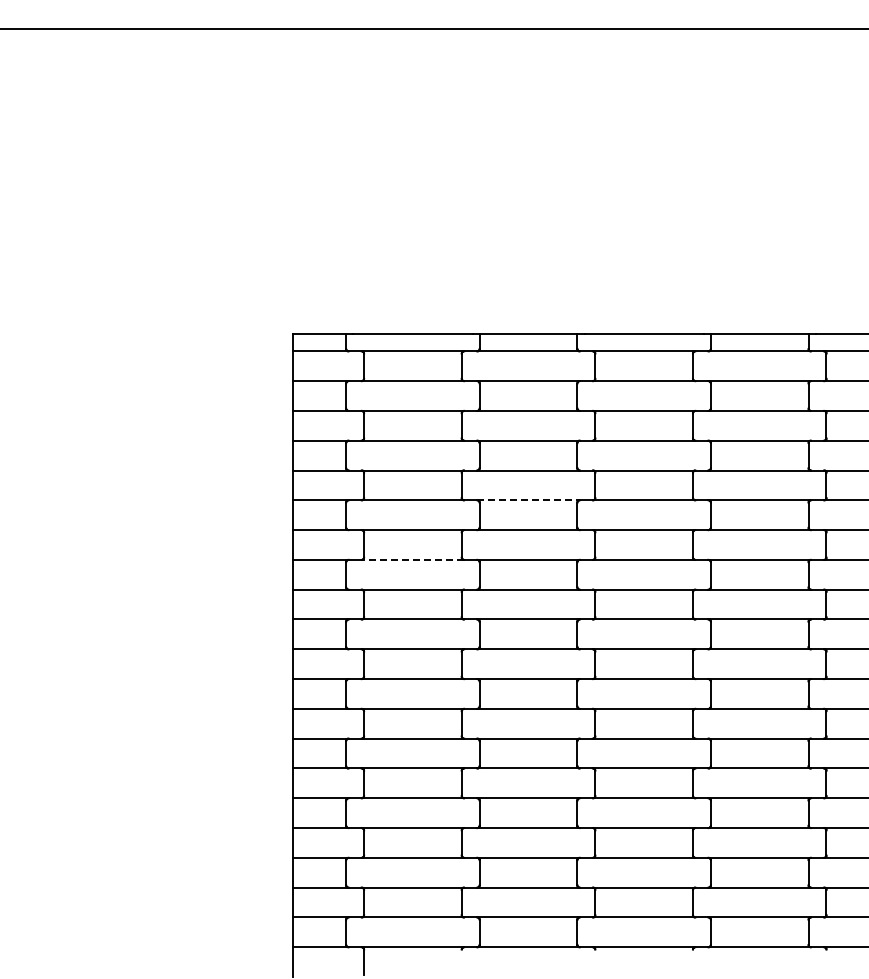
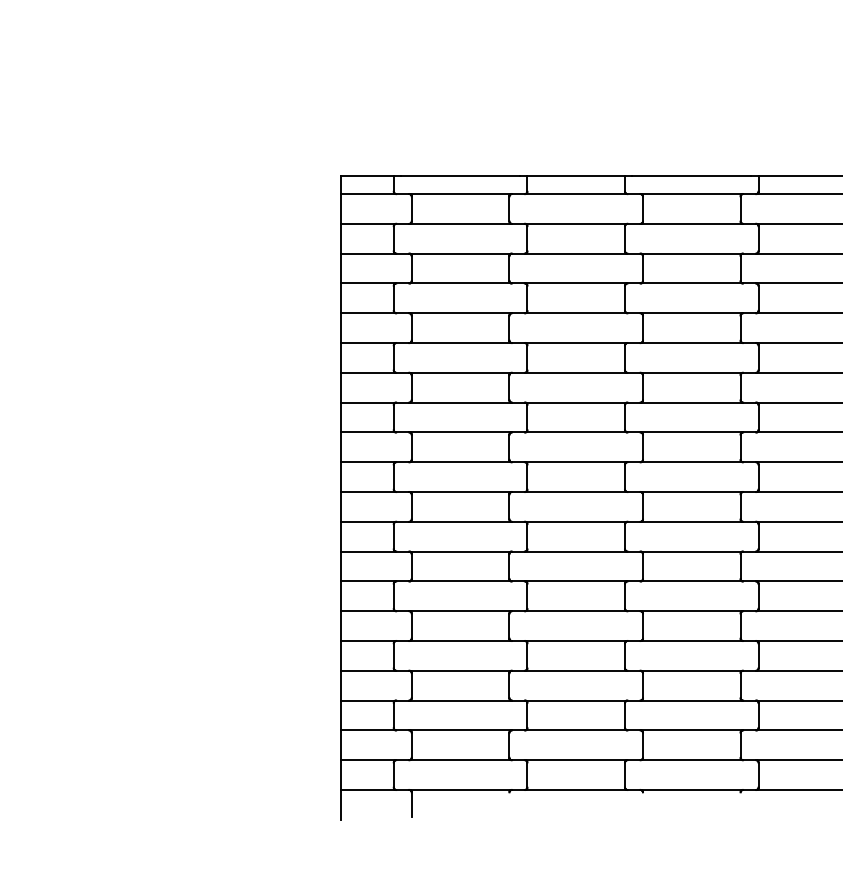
line: (529, 500) -> (577, 343), dashed -> solid
line: (412, 559) -> (460, 402), dashed -> solid

